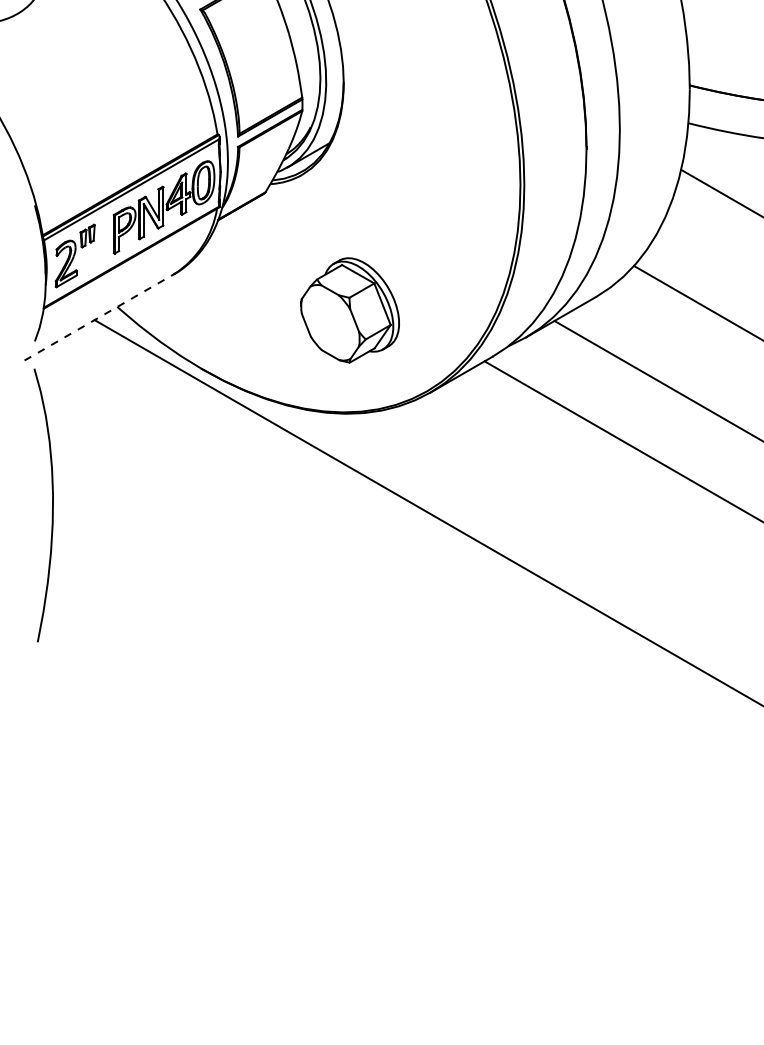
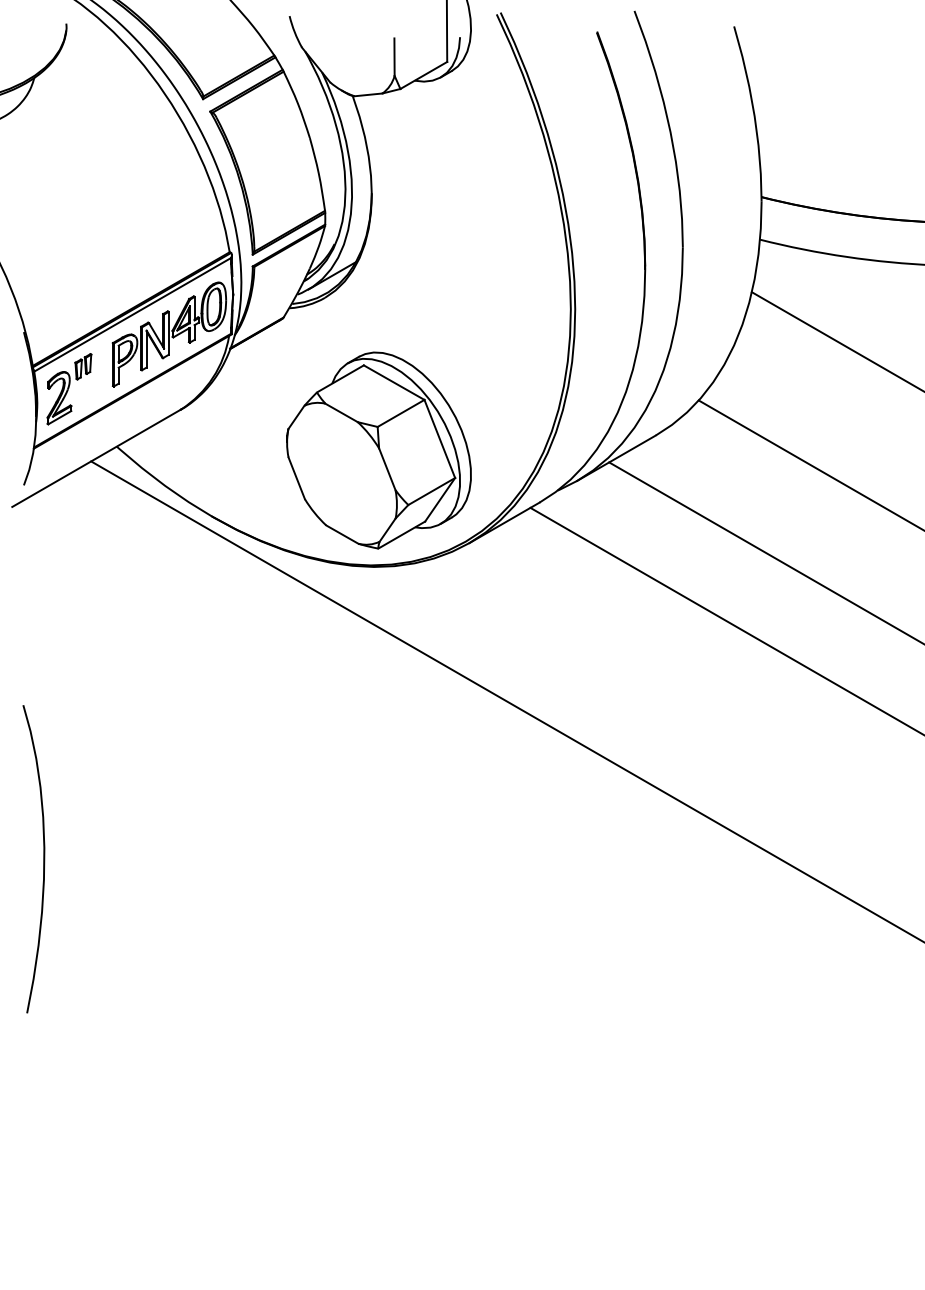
part: (349, 310) -> (378, 450), size x1.67
line: (99, 317) -> (96, 458), dashed -> solid
curve: (52, 505) -> (43, 859), moved

